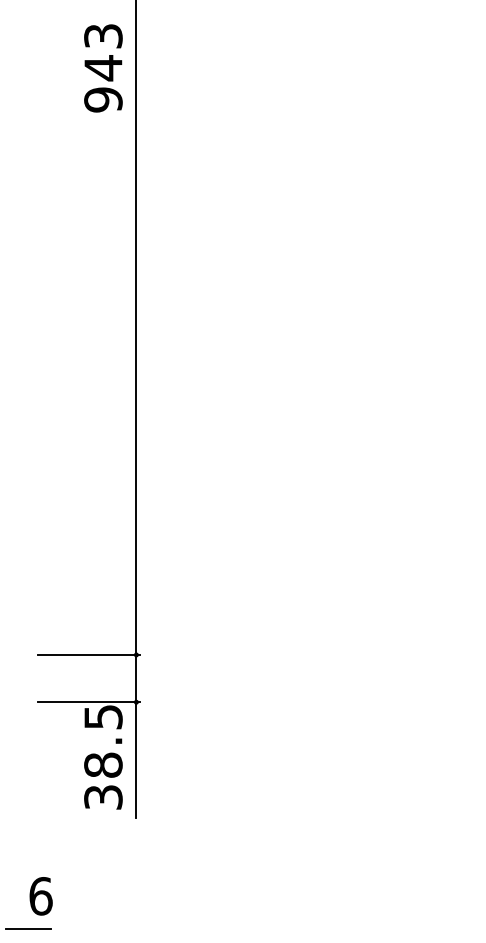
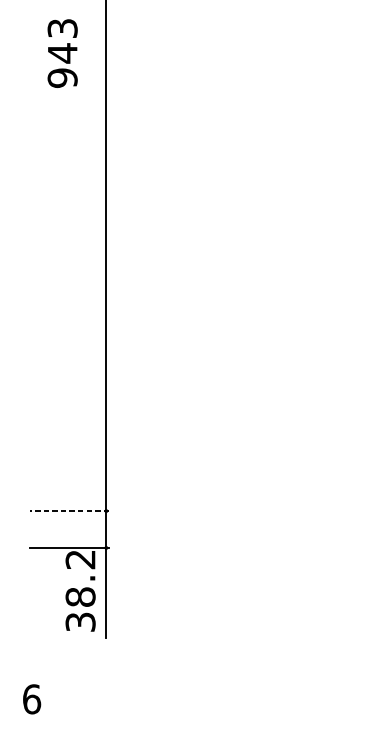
text: (103, 68) -> (62, 53), moved
line: (89, 654) -> (69, 510), solid -> dashed
text: (103, 717) -> (80, 559), 38.5 -> 38.2
line: (28, 929) -> (22, 725), removed

